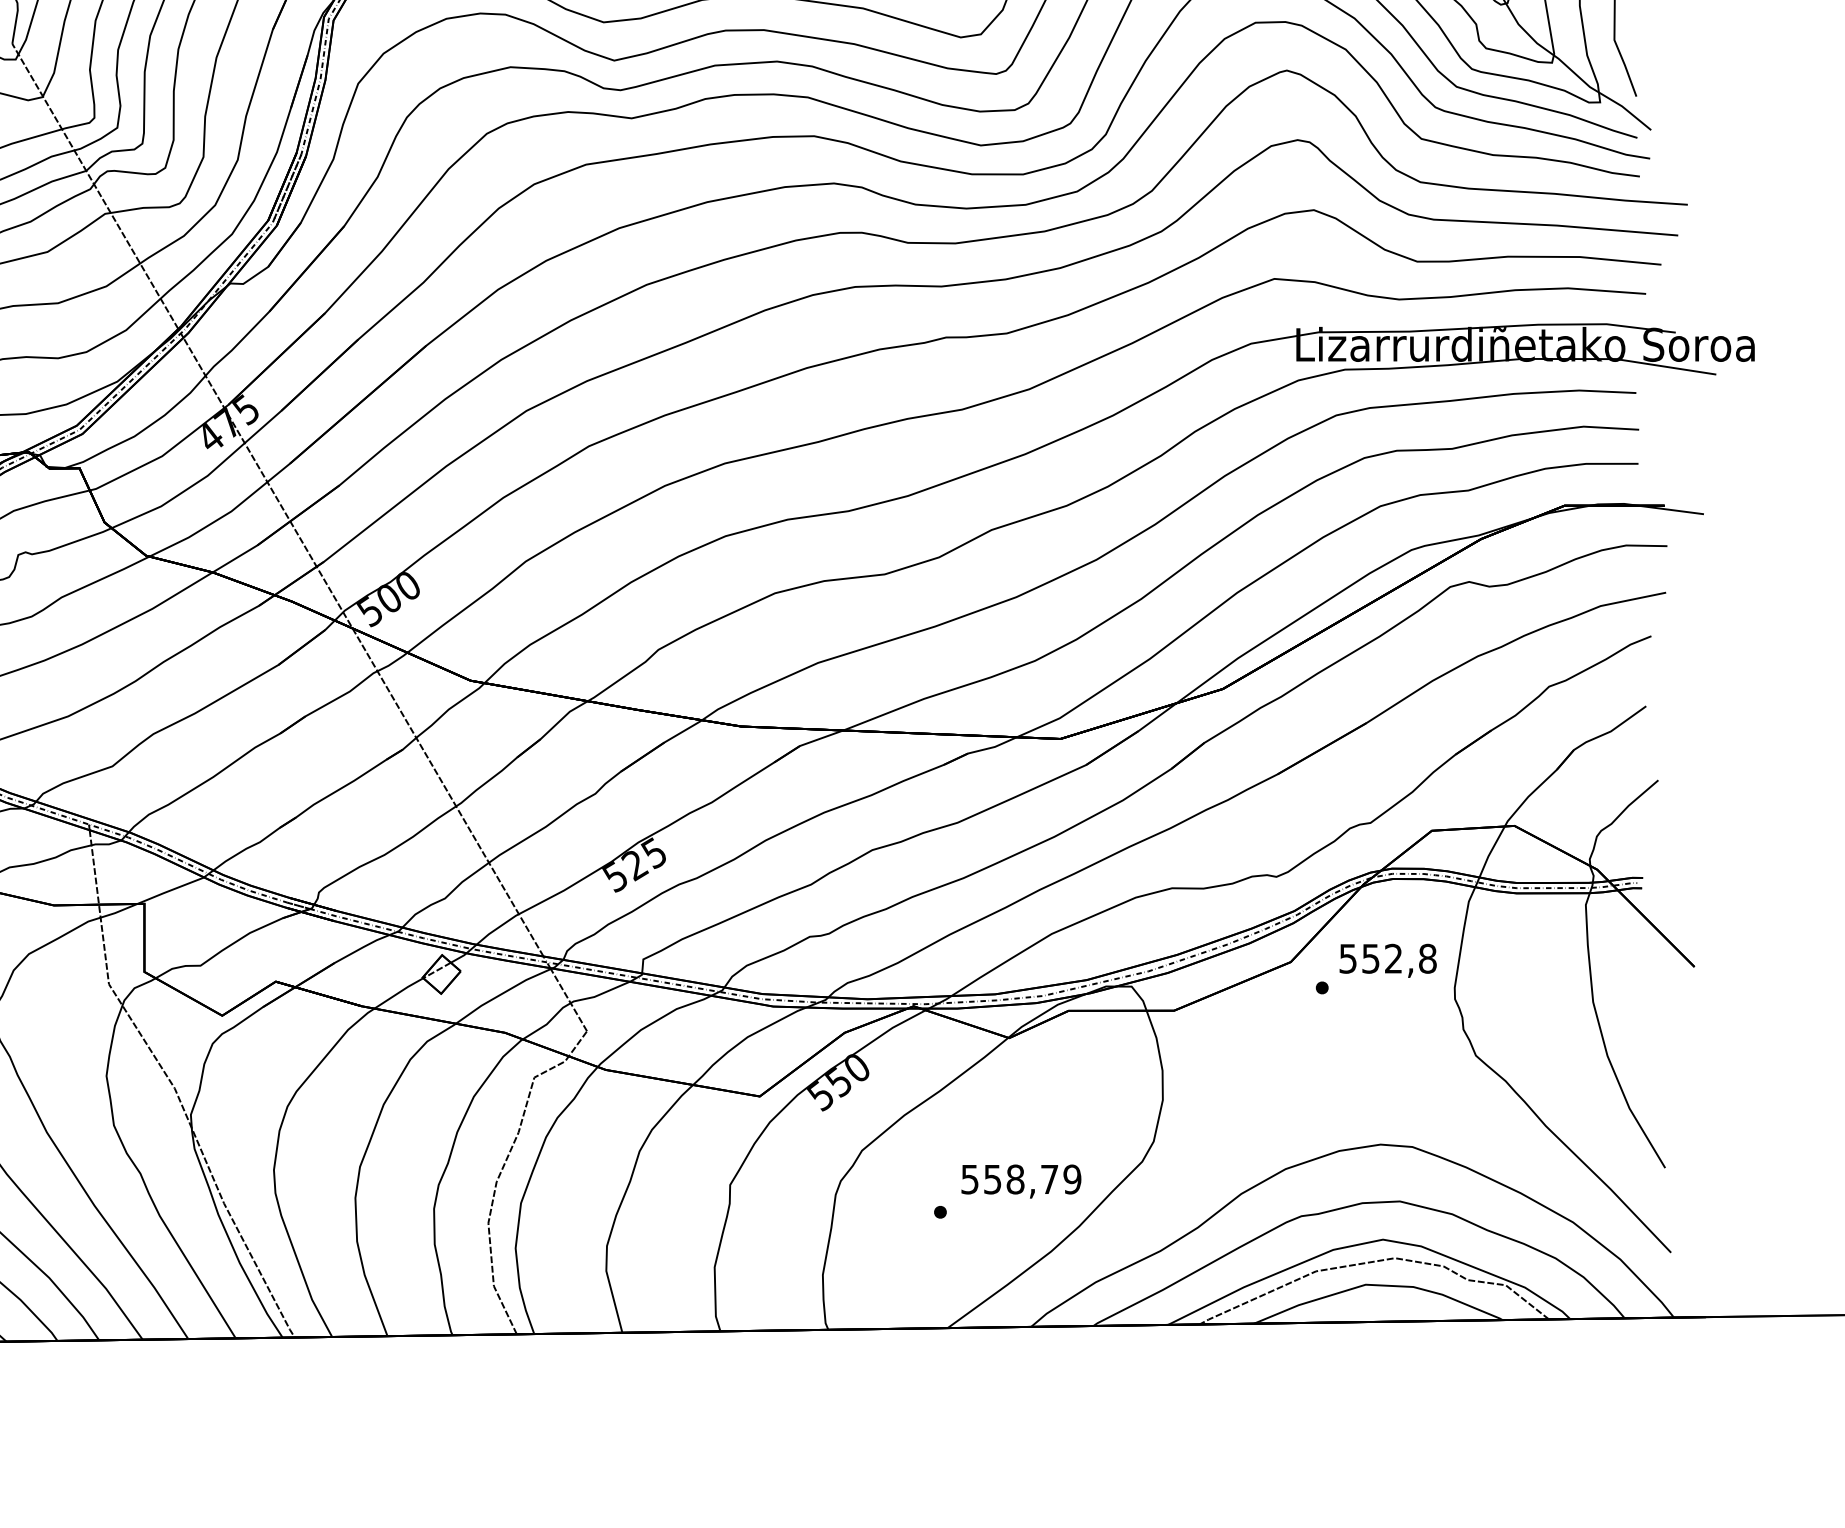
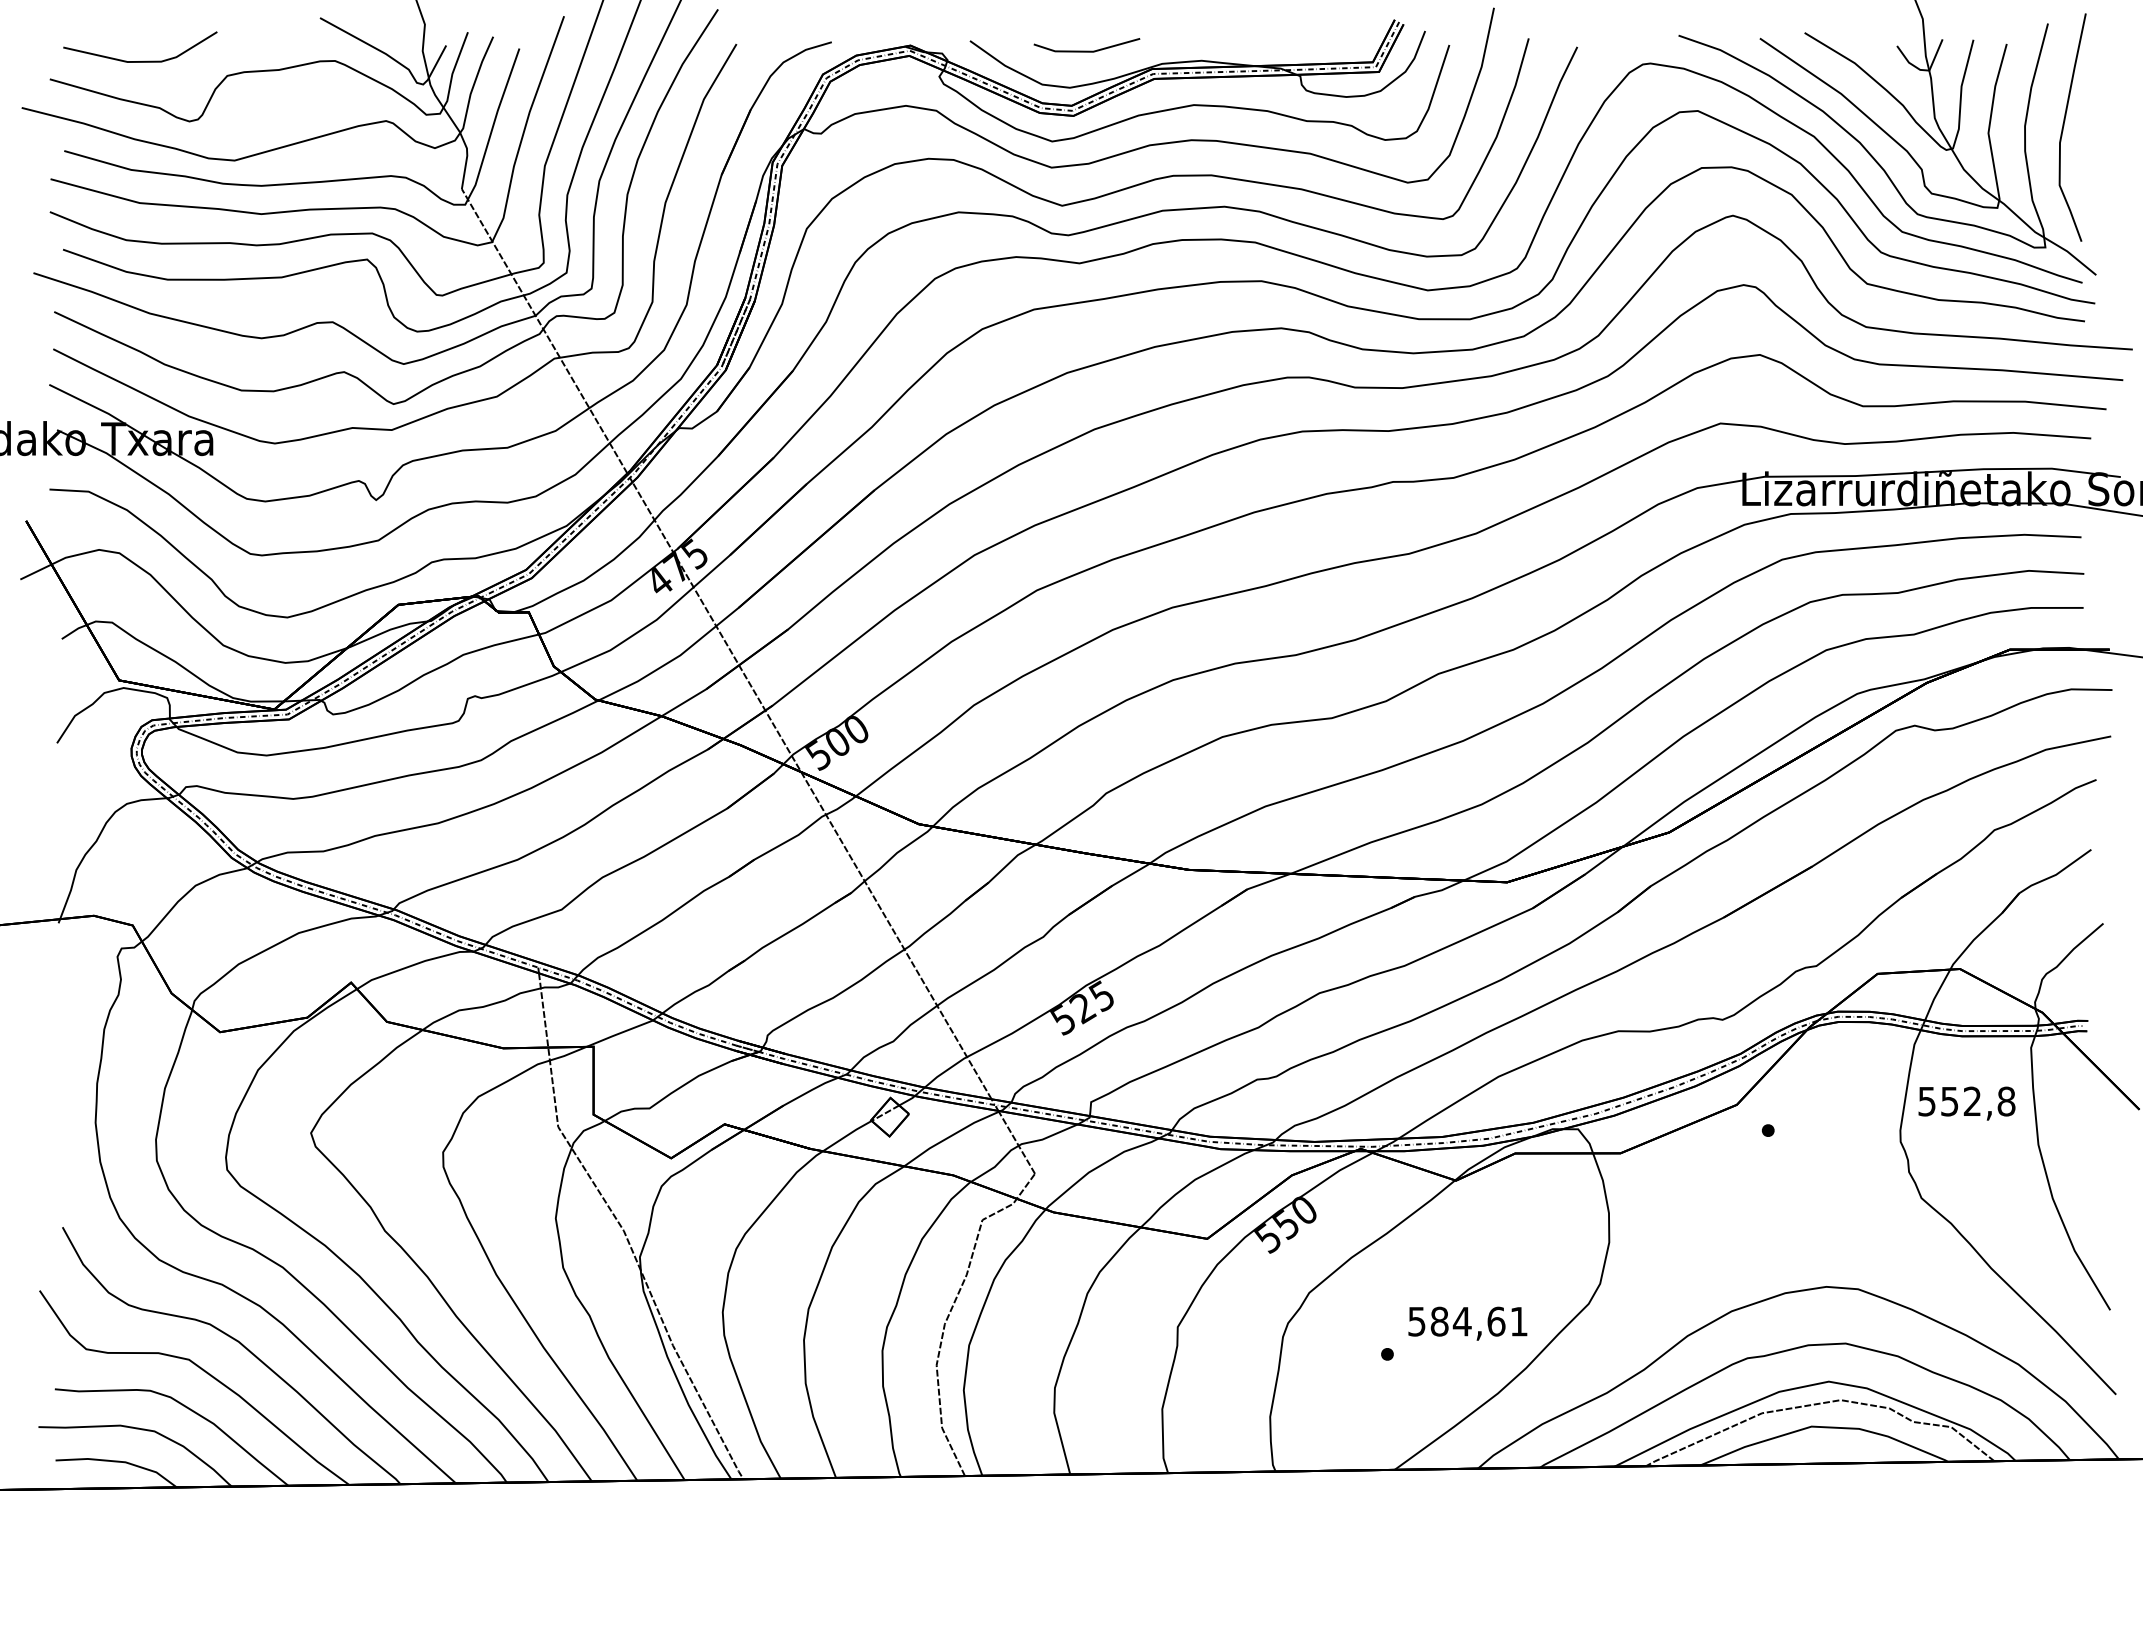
text: (1387, 960) -> (1966, 1103), moved
text: (1031, 1179) -> (1478, 1321), 558,79 -> 584,61

